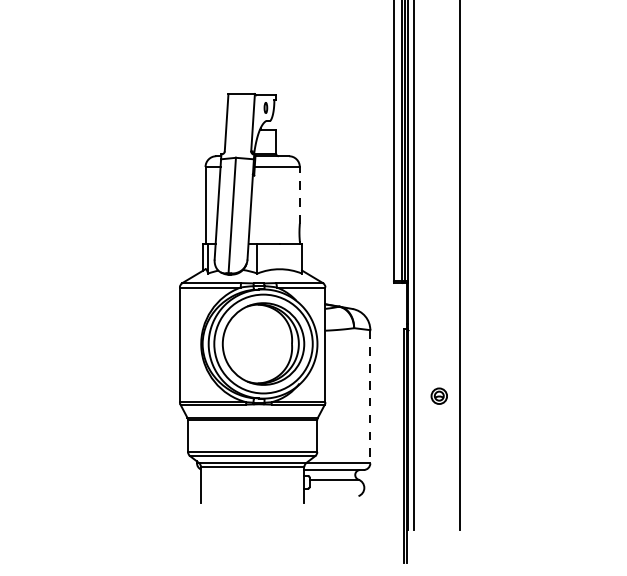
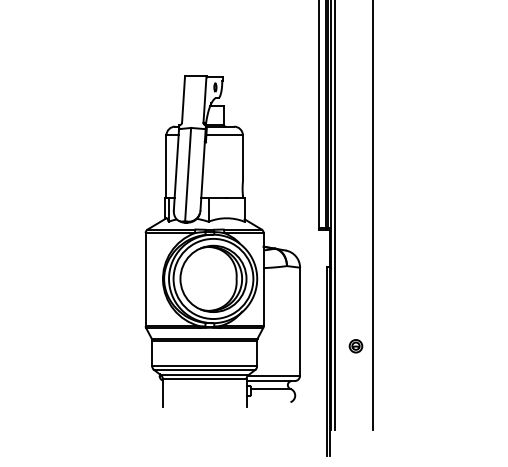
line: (299, 195) -> (242, 158), dashed -> solid
part: (438, 396) -> (355, 346), moved
line: (370, 397) -> (300, 322), dashed -> solid

